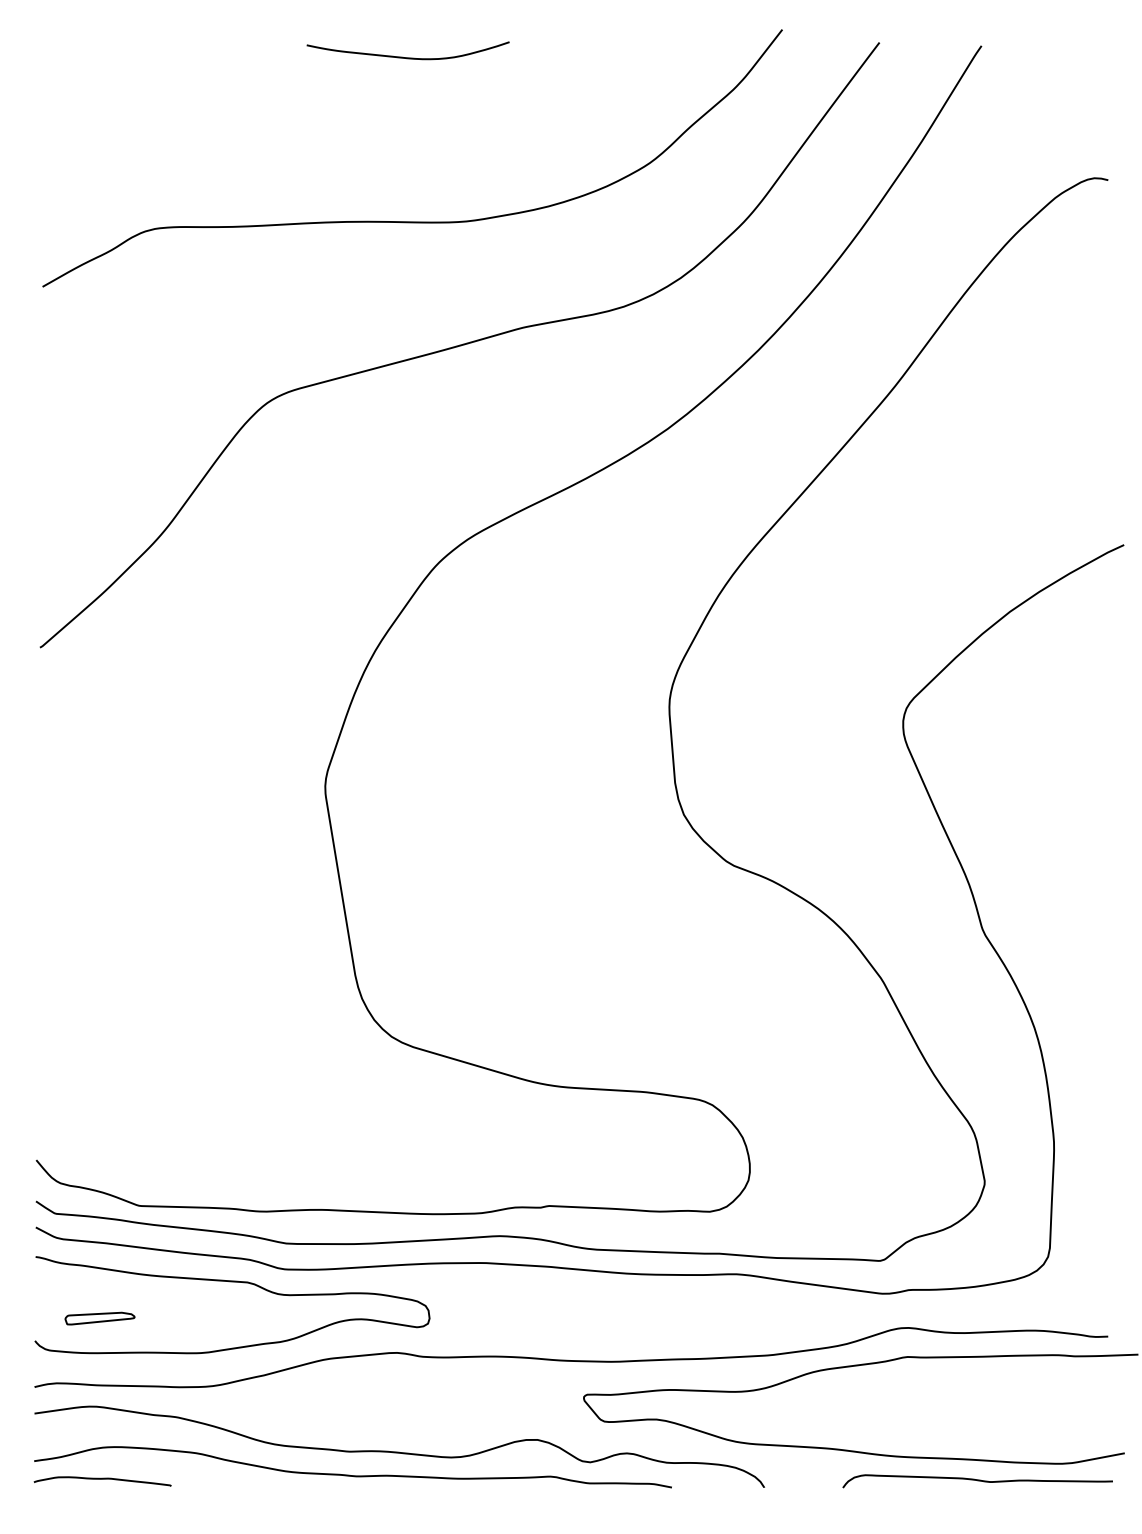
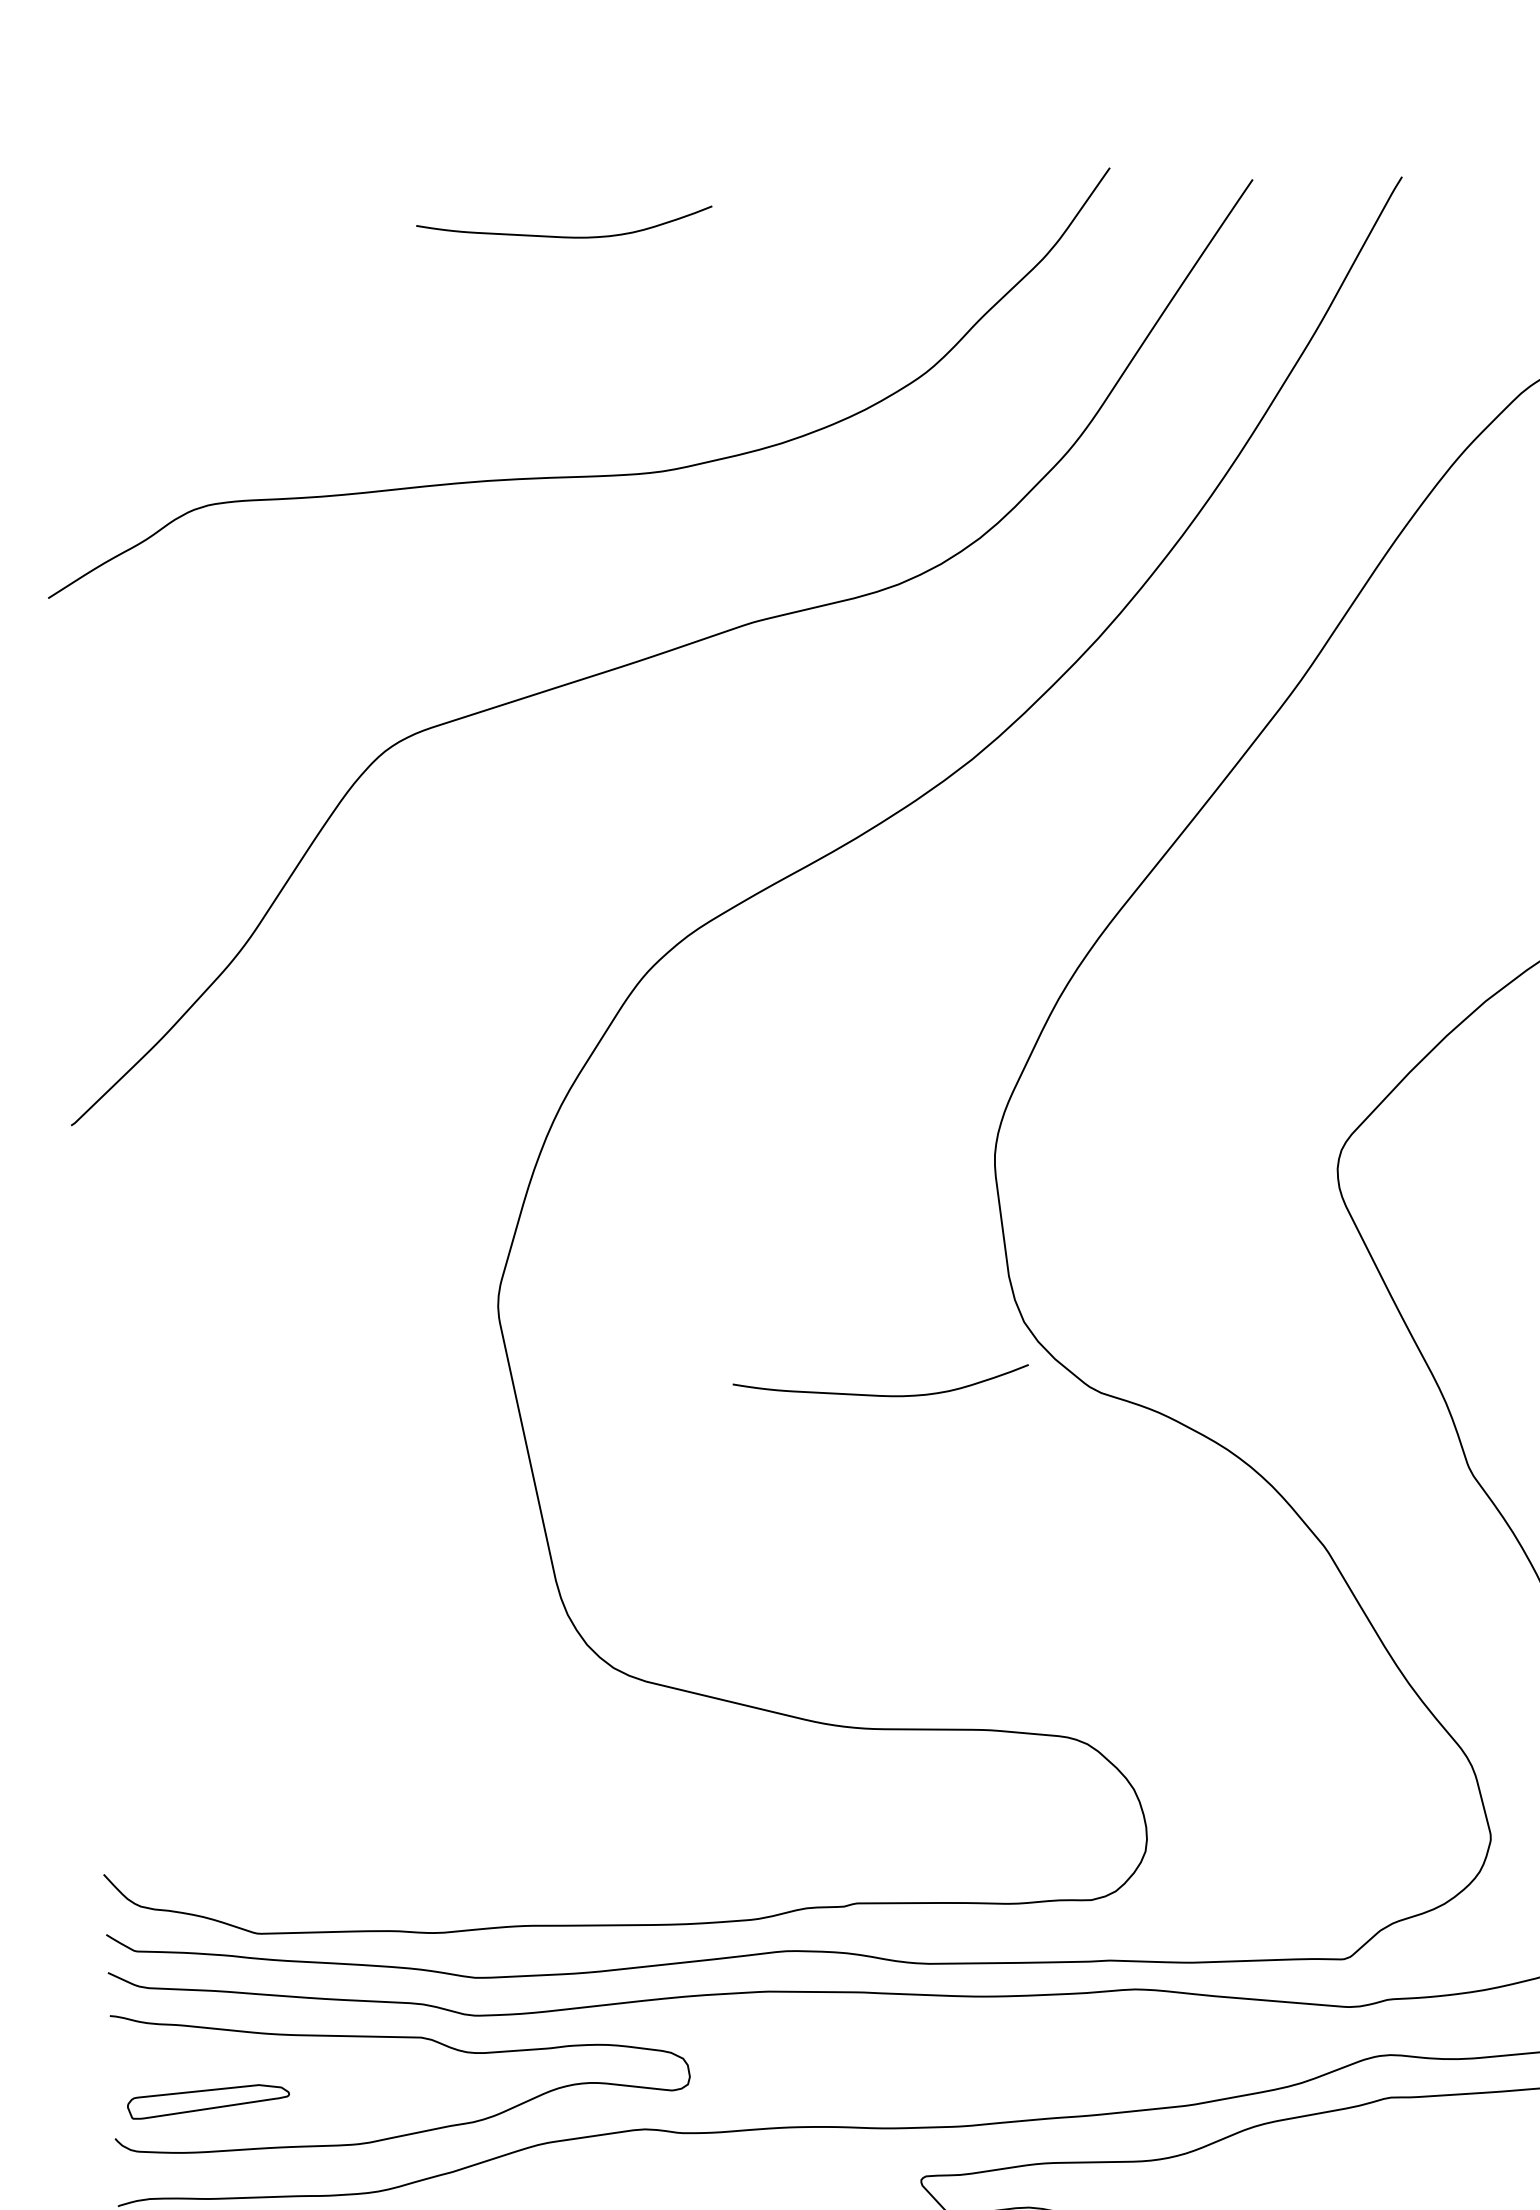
curve: (583, 859) -> (880, 1394), added
part: (99, 1318) -> (207, 2101), size x1.6

